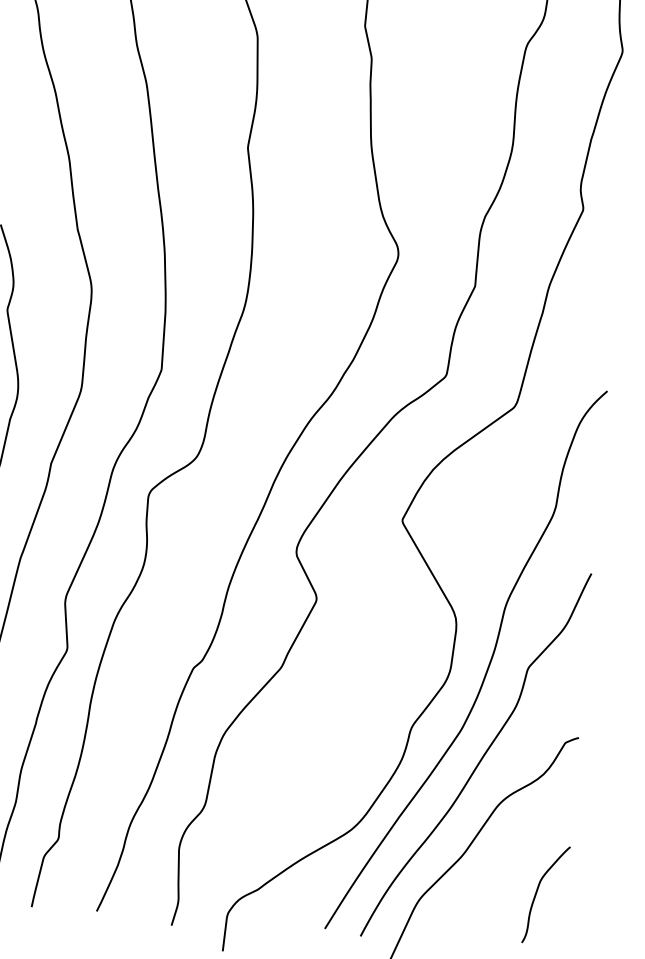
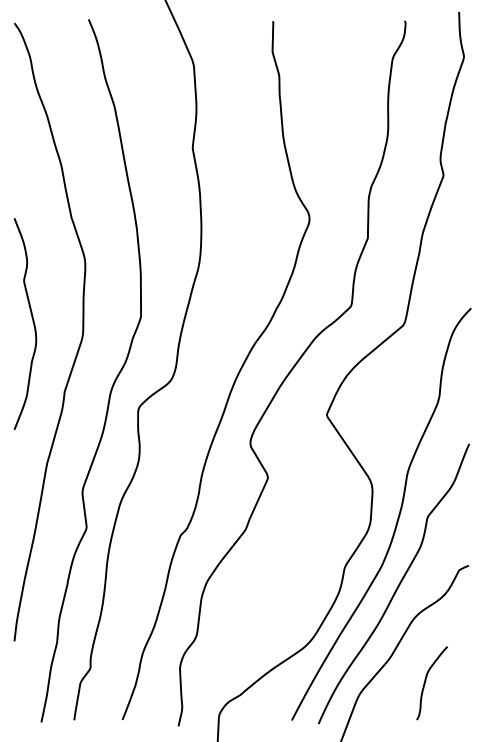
curve: (538, 890) -> (426, 680), moved

